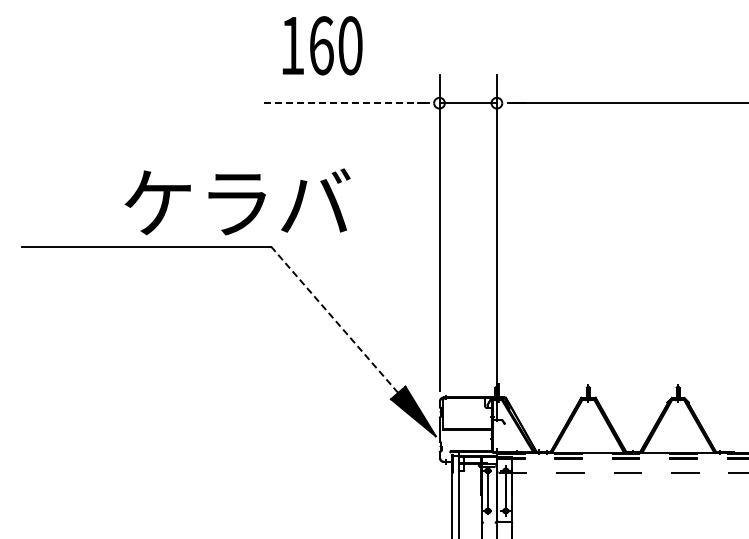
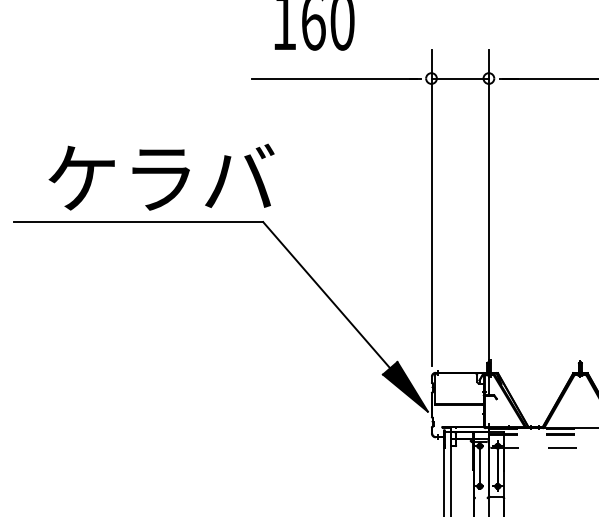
line: (342, 103) -> (334, 78), dashed -> solid
text: (237, 201) -> (161, 176), moved
line: (334, 319) -> (326, 294), dashed -> solid

